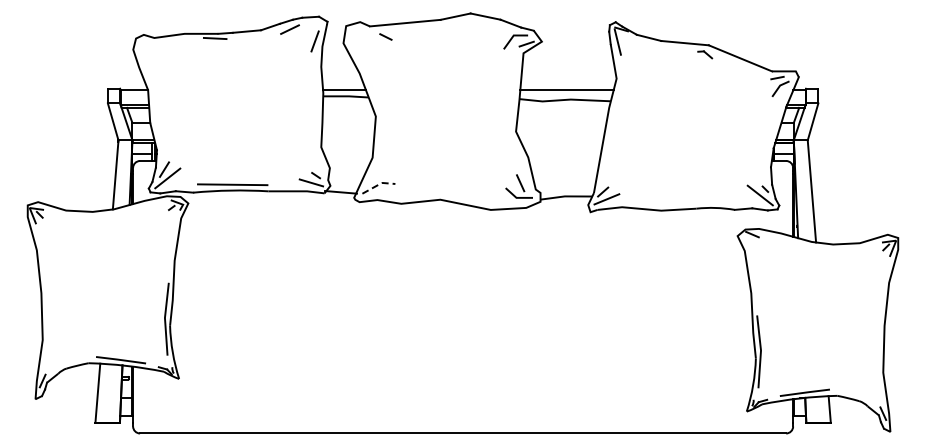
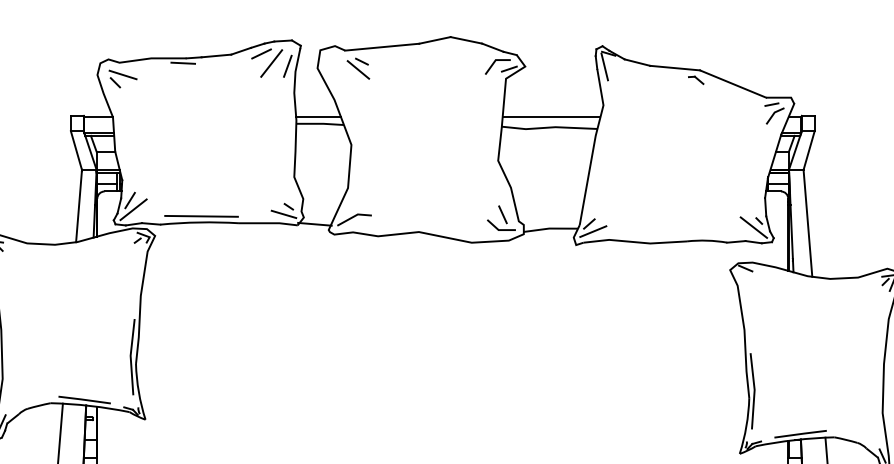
line: (299, 38) -> (271, 63), added
line: (382, 44) -> (358, 69), added
part: (157, 53) -> (122, 78), added
line: (378, 184) -> (354, 216), dashed -> solid

